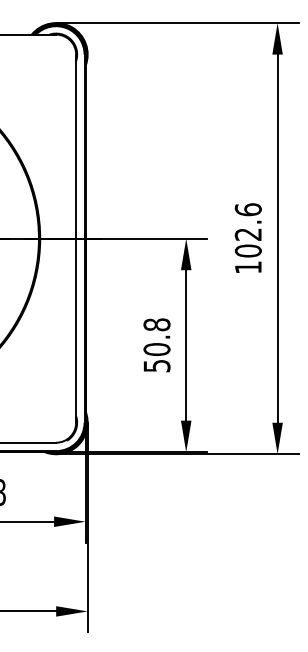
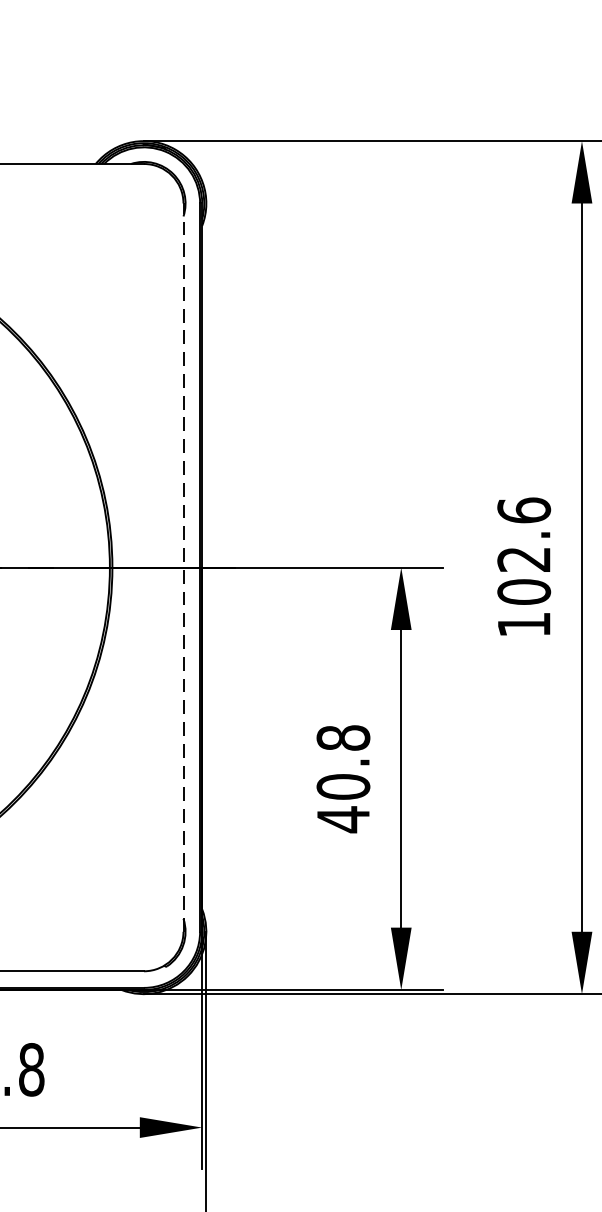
line: (76, 238) -> (184, 567), solid -> dashed
text: (156, 365) -> (342, 818), 50.8 -> 40.8

